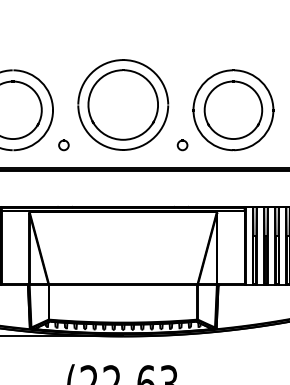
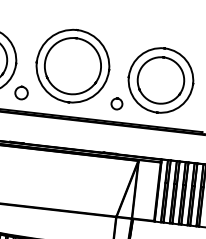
part: (63, 145) -> (21, 93), size x1.6
part: (182, 145) -> (116, 104), size x1.4

